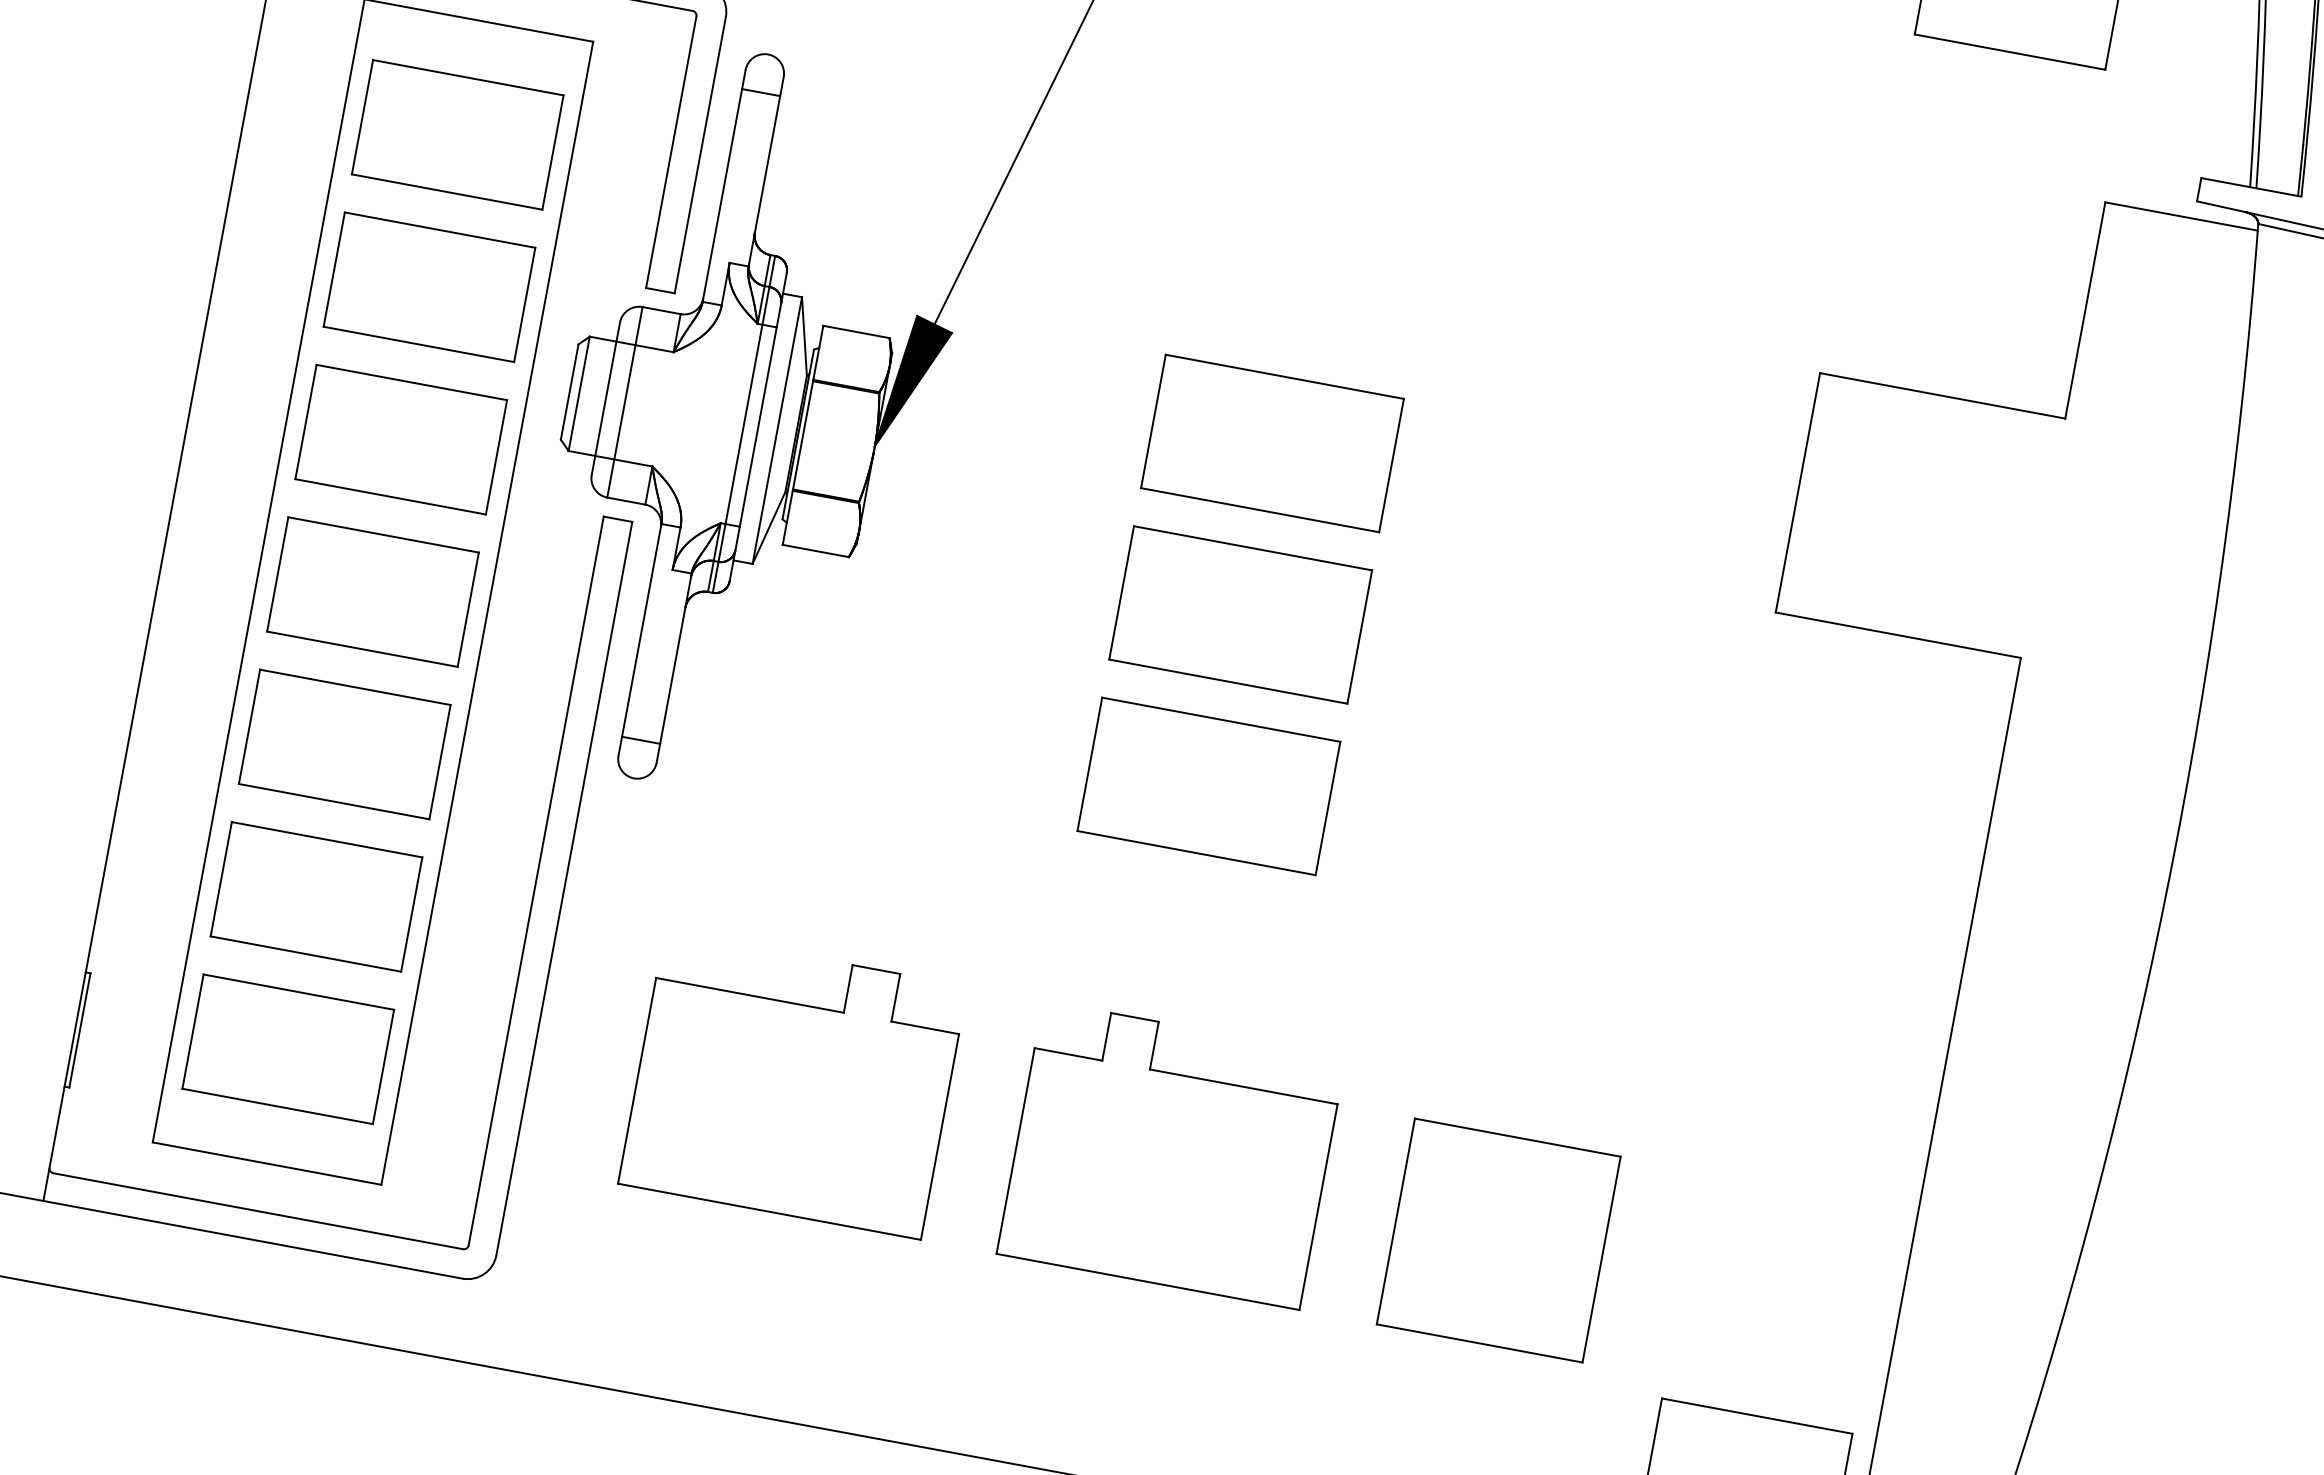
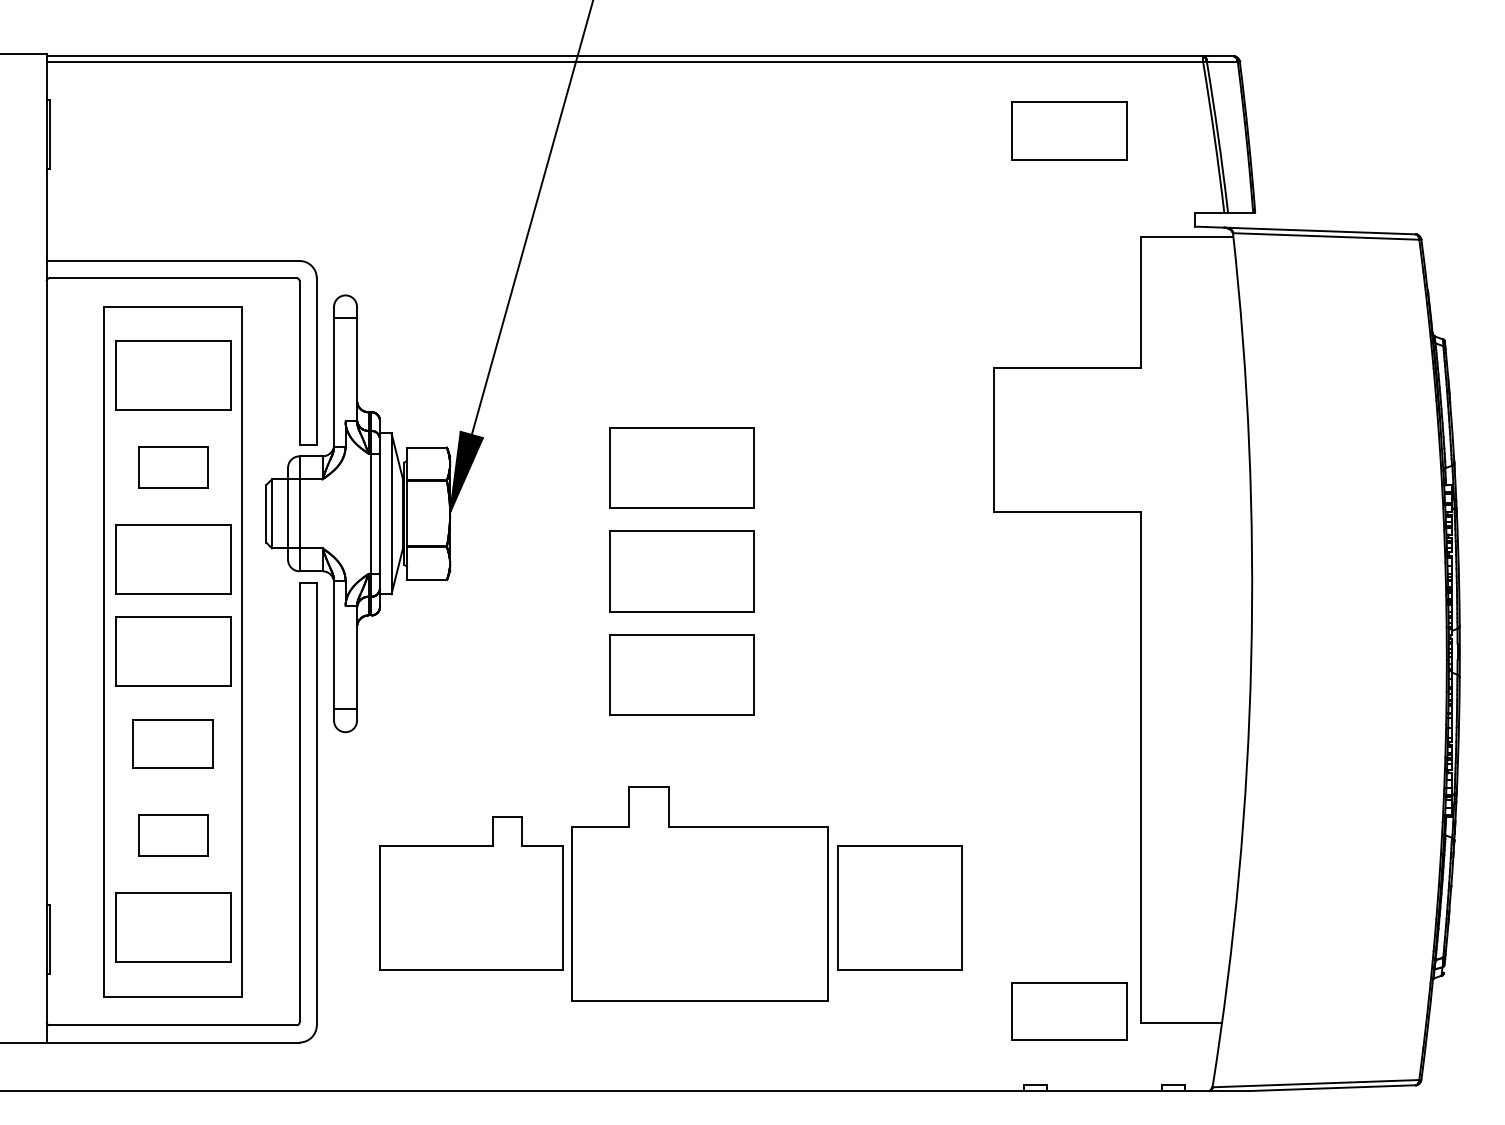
part: (430, 286) -> (173, 467), size x0.6
part: (345, 744) -> (173, 743), size x0.7
part: (317, 896) -> (173, 835), size x0.6
part: (1171, 1154) -> (699, 893), size x1.4

